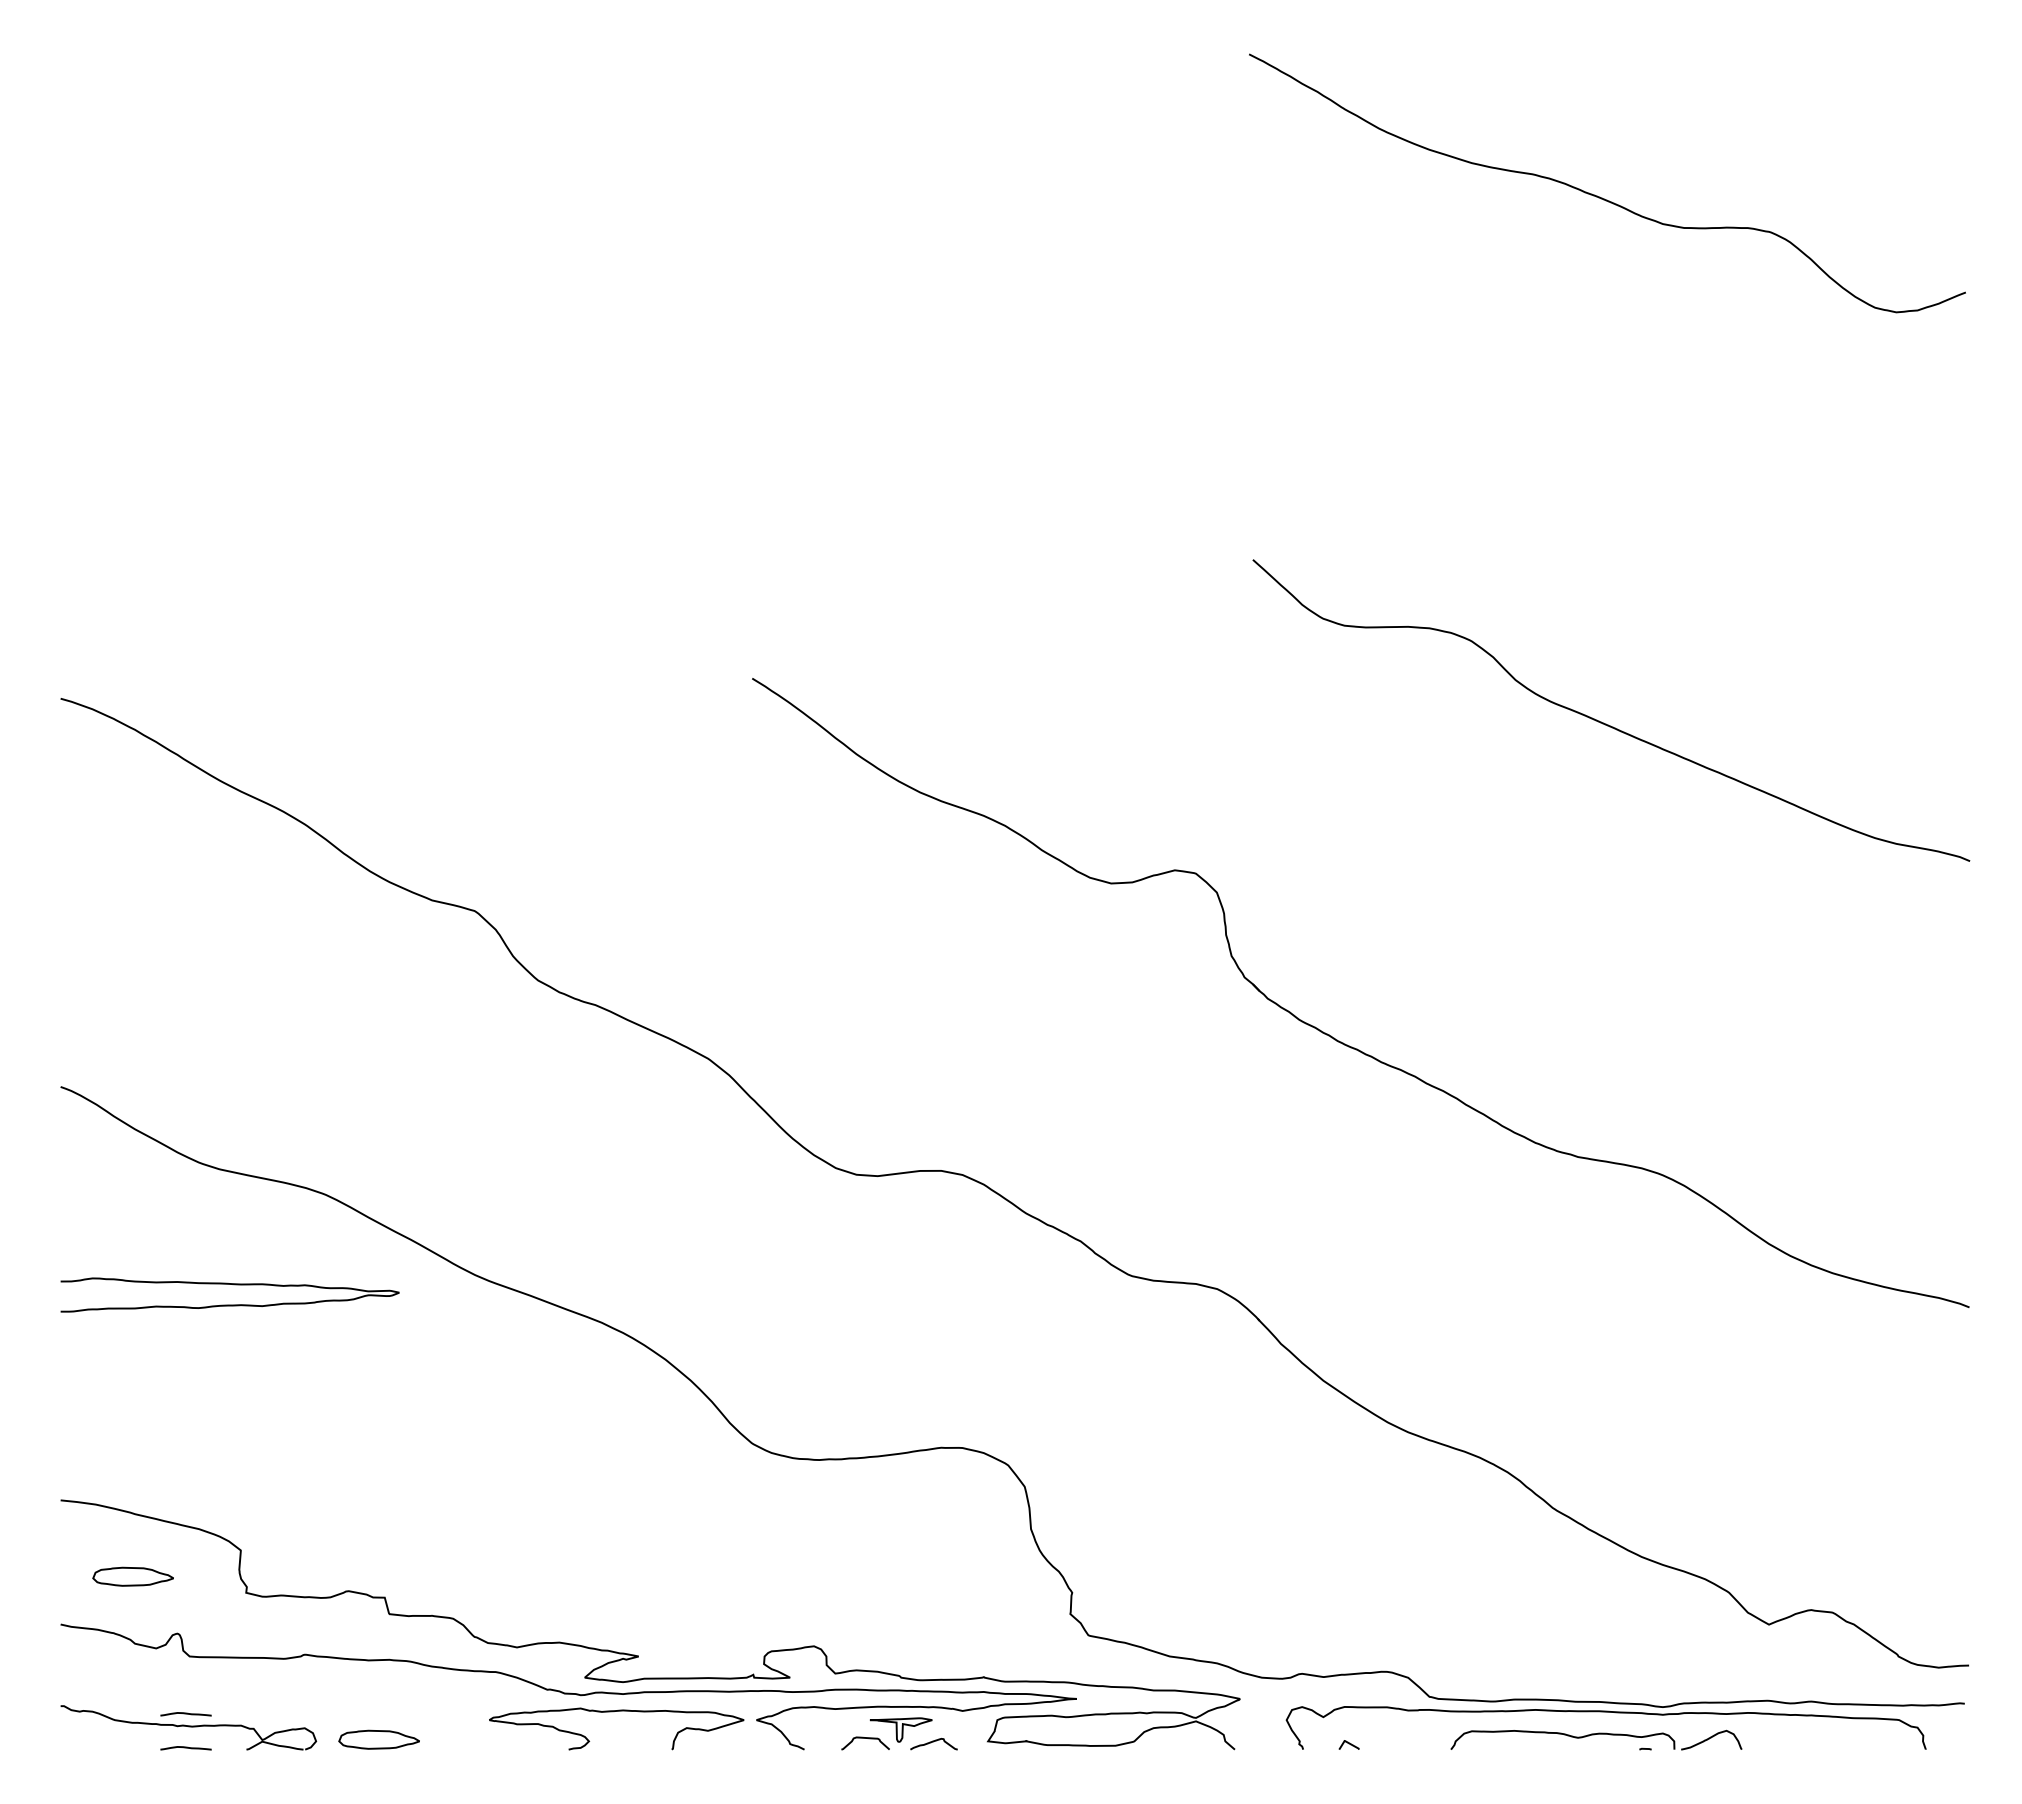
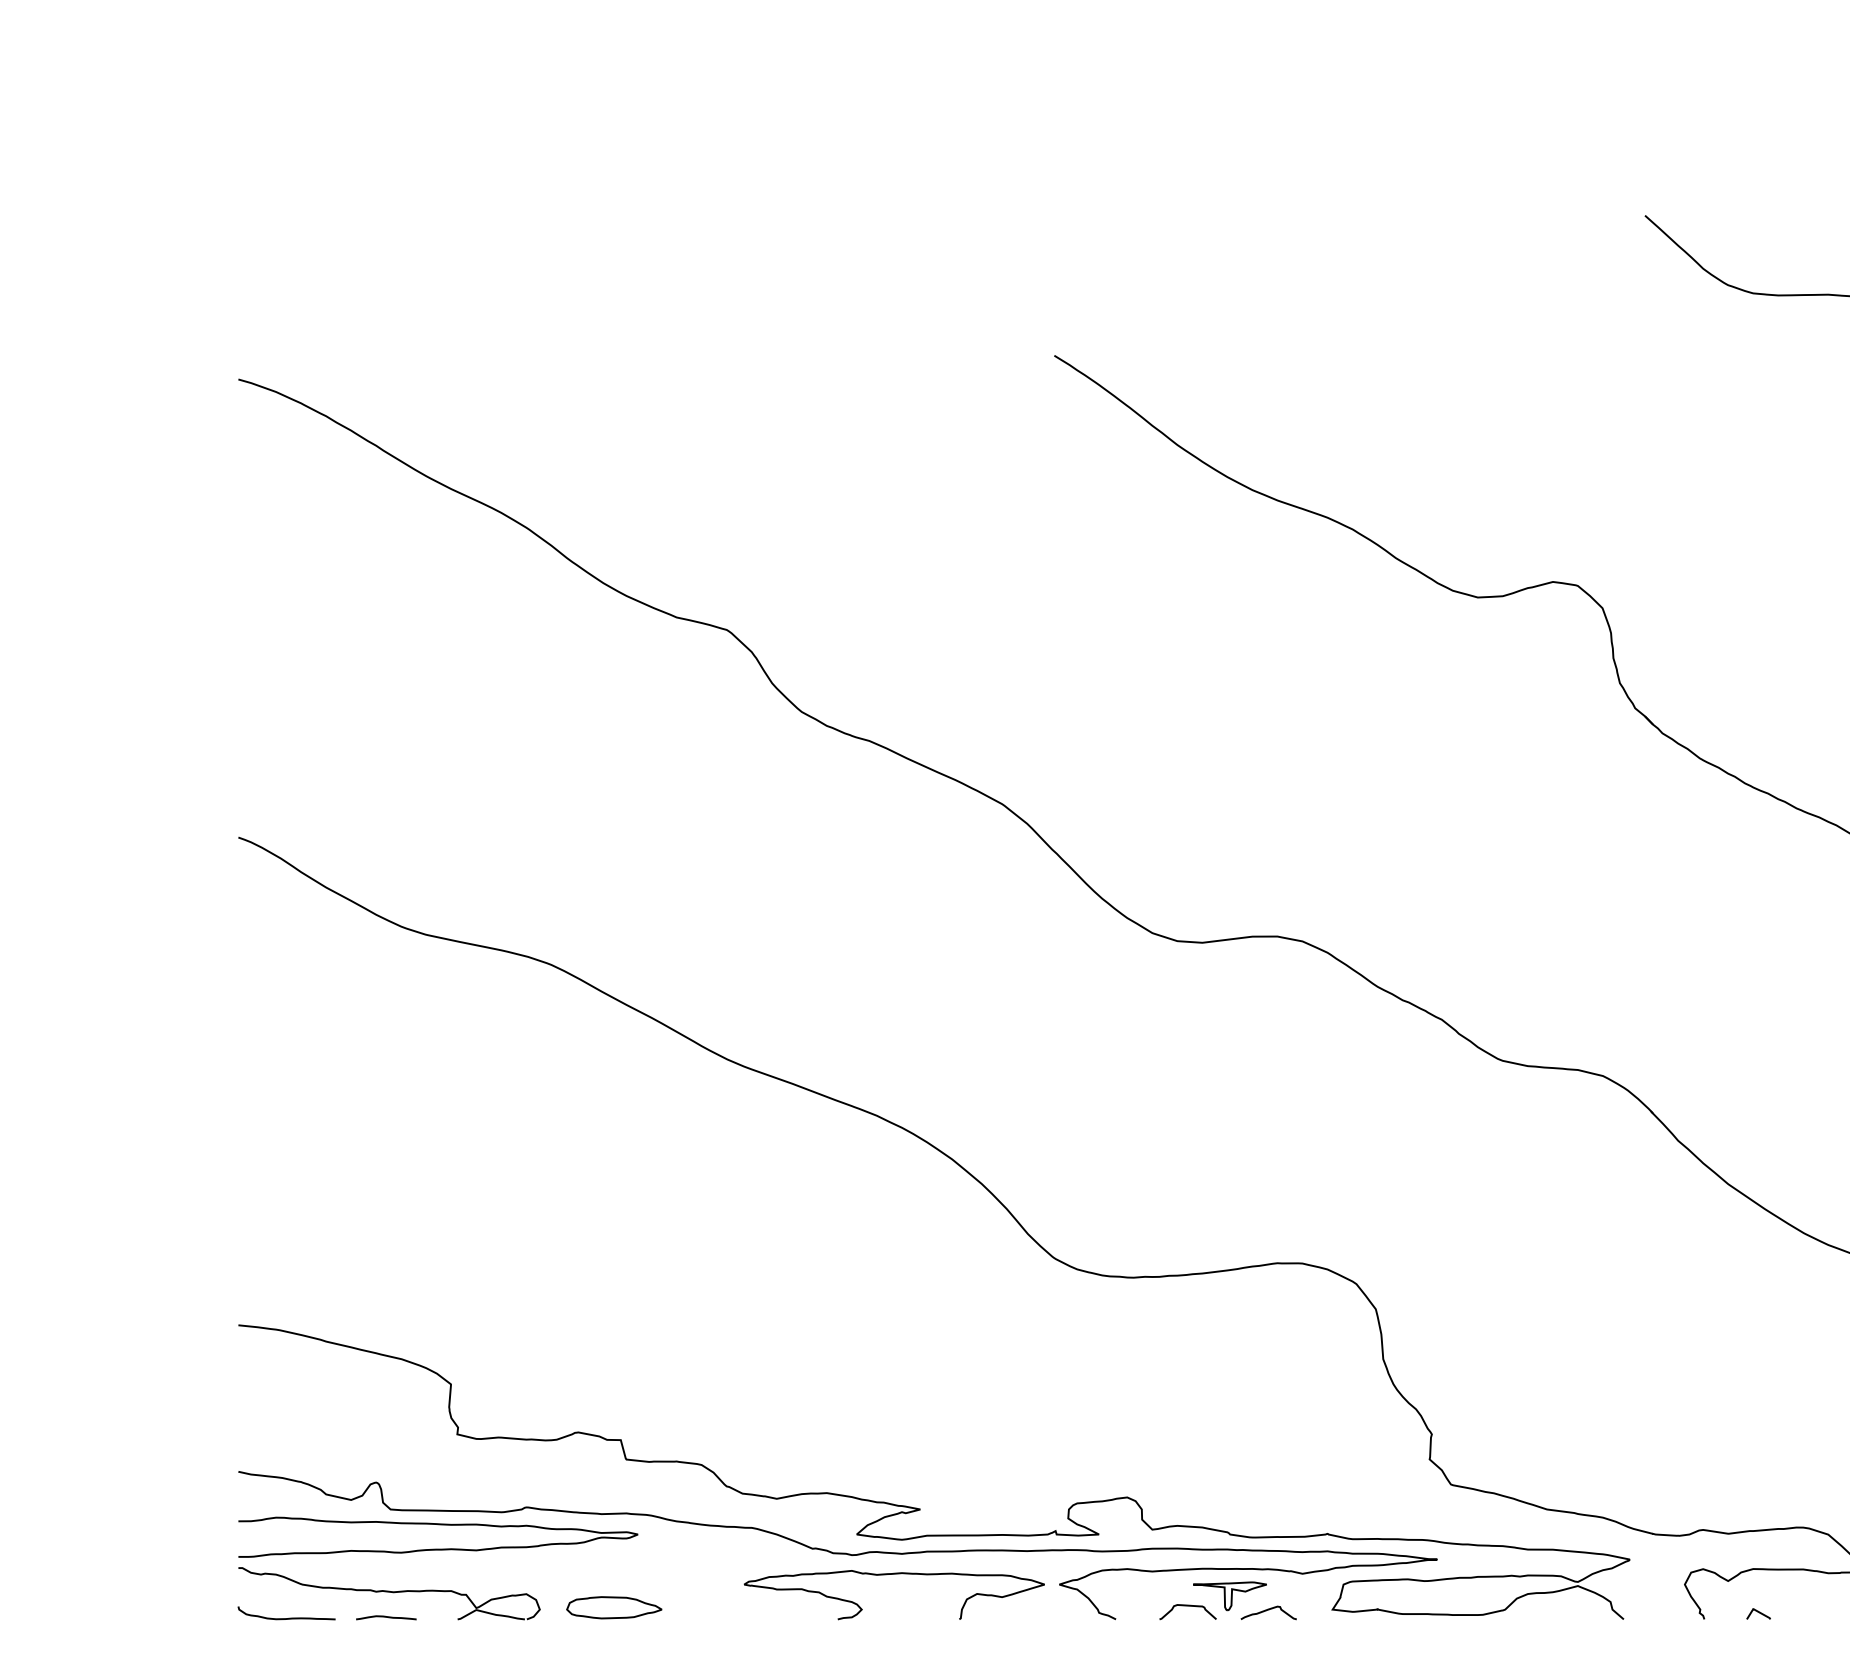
curve: (233, 1285) -> (442, 1526), moved
part: (132, 1576) -> (323, 1415), removed
curve: (185, 1714) -> (385, 1577), removed
curve: (100, 1748) -> (285, 1618), added

